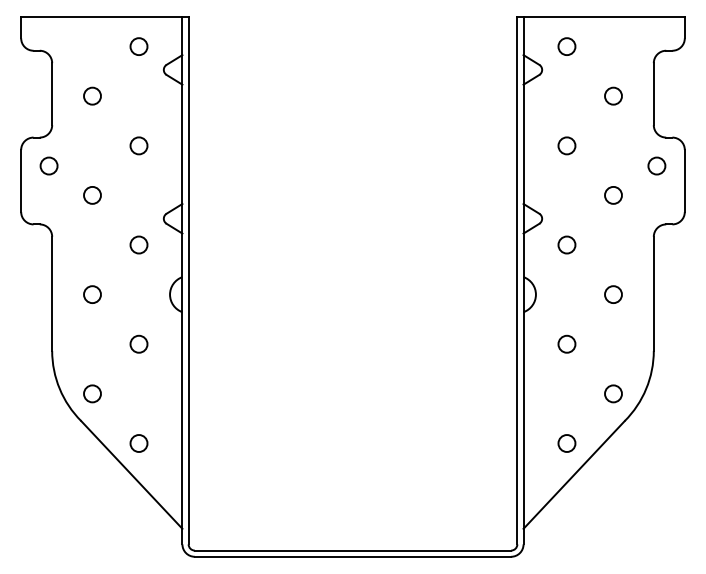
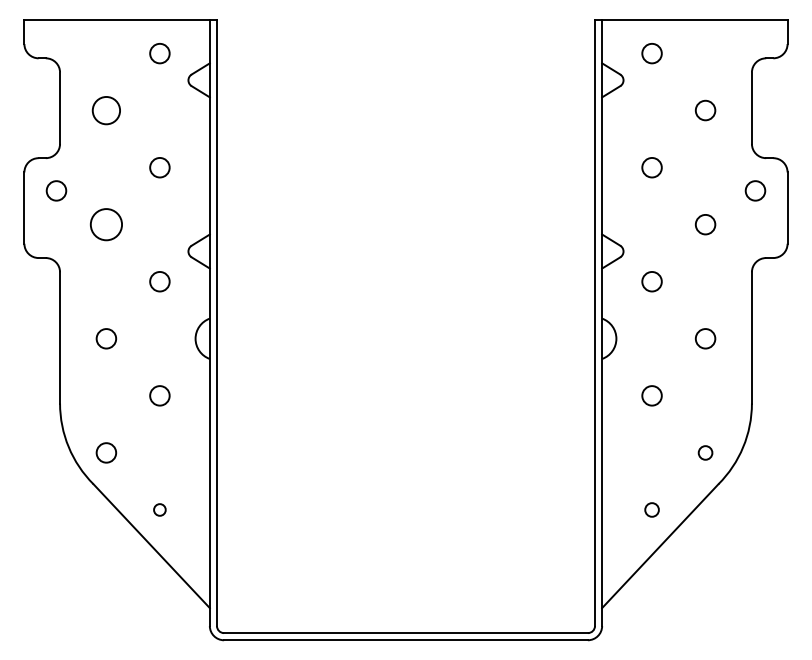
circle: (92, 95) -> (106, 109), size x1.4
circle: (92, 194) -> (106, 223), size x1.6
circle: (613, 393) -> (705, 452), size x0.7
circle: (138, 443) -> (159, 509), size x0.6
circle: (566, 443) -> (651, 509), size x0.7

